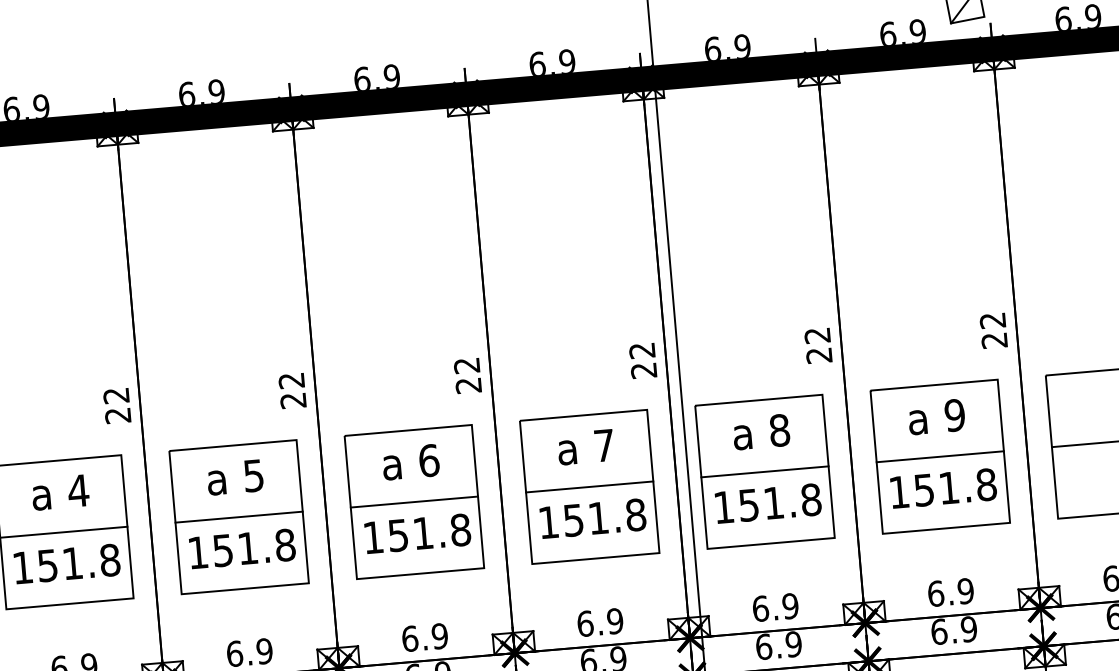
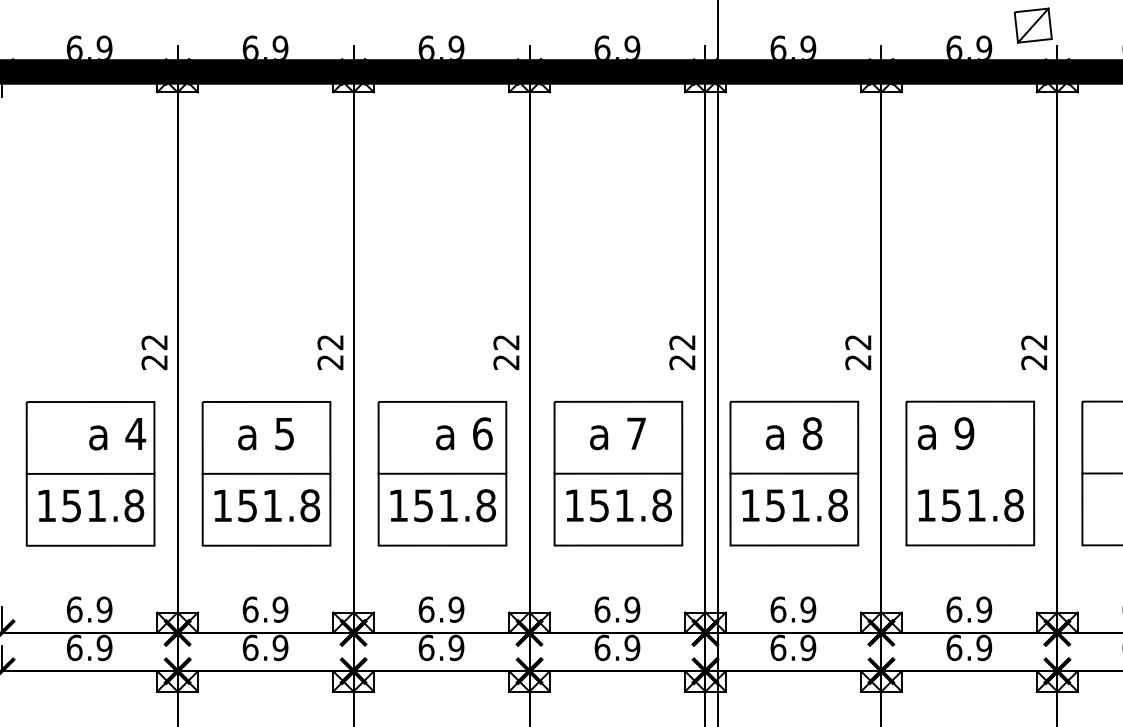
text: (936, 416) -> (945, 433), moved
line: (940, 456) -> (970, 473), removed
text: (410, 461) -> (464, 433), moved
text: (60, 493) -> (117, 434), moved

